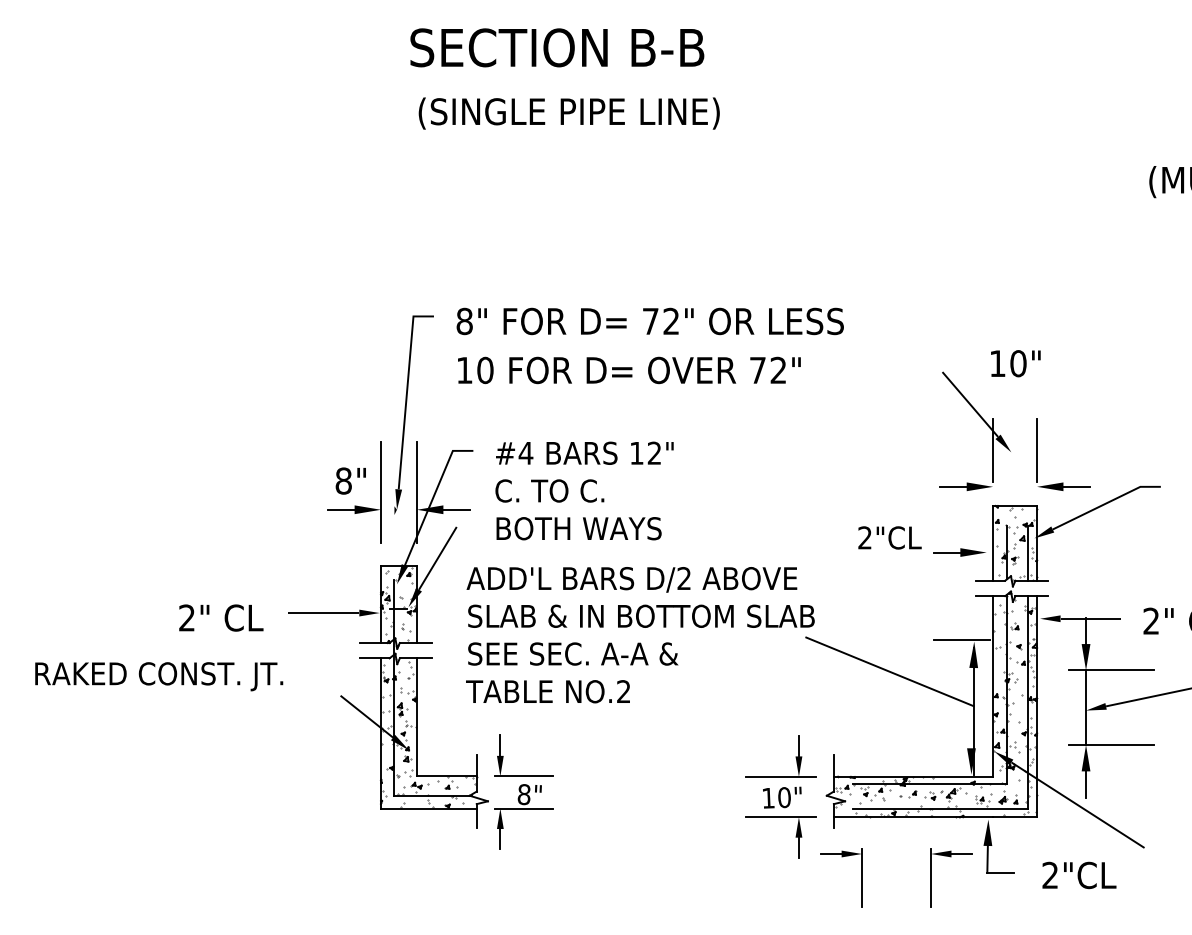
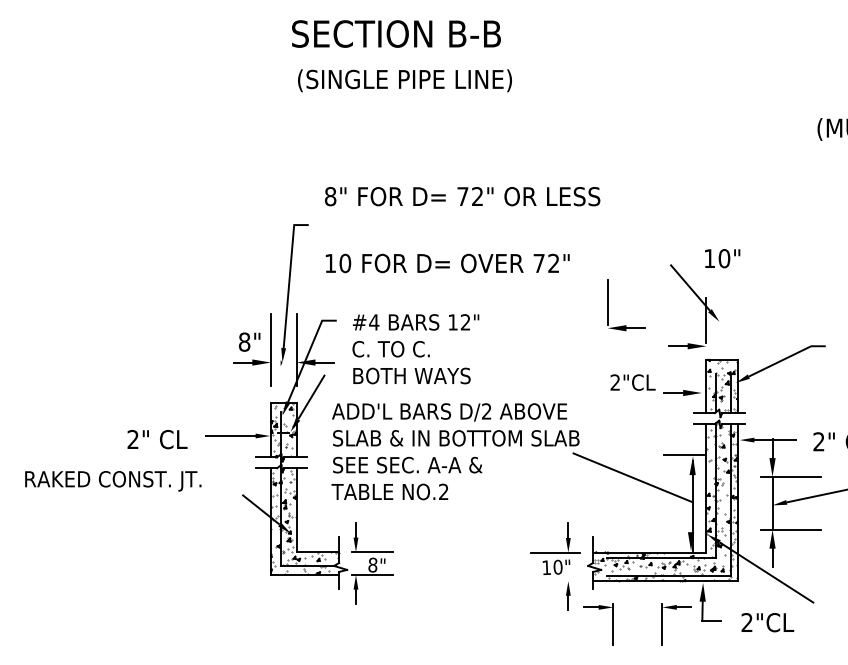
text: (650, 321) -> (462, 196), moved
part: (1038, 454) -> (608, 305), moved
line: (780, 817) -> (555, 581), removed

